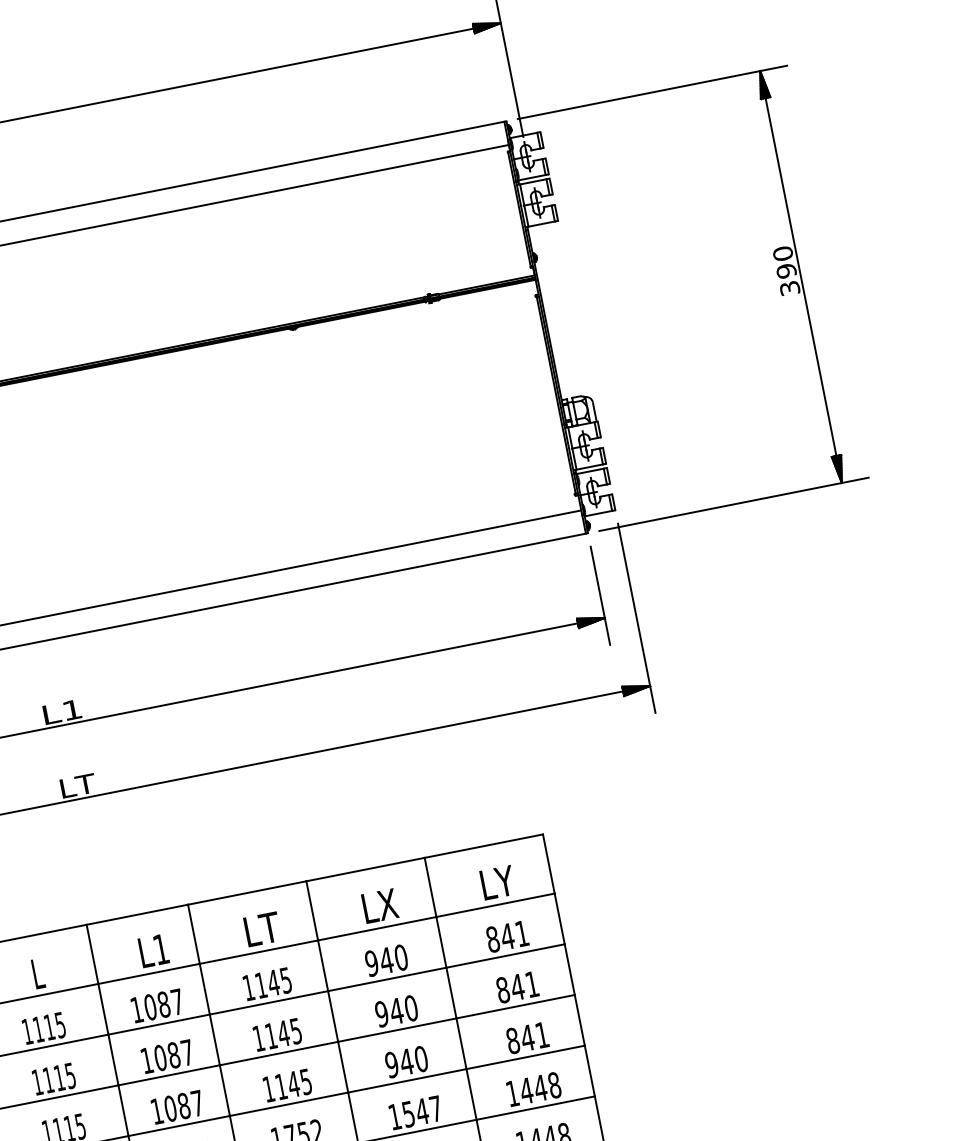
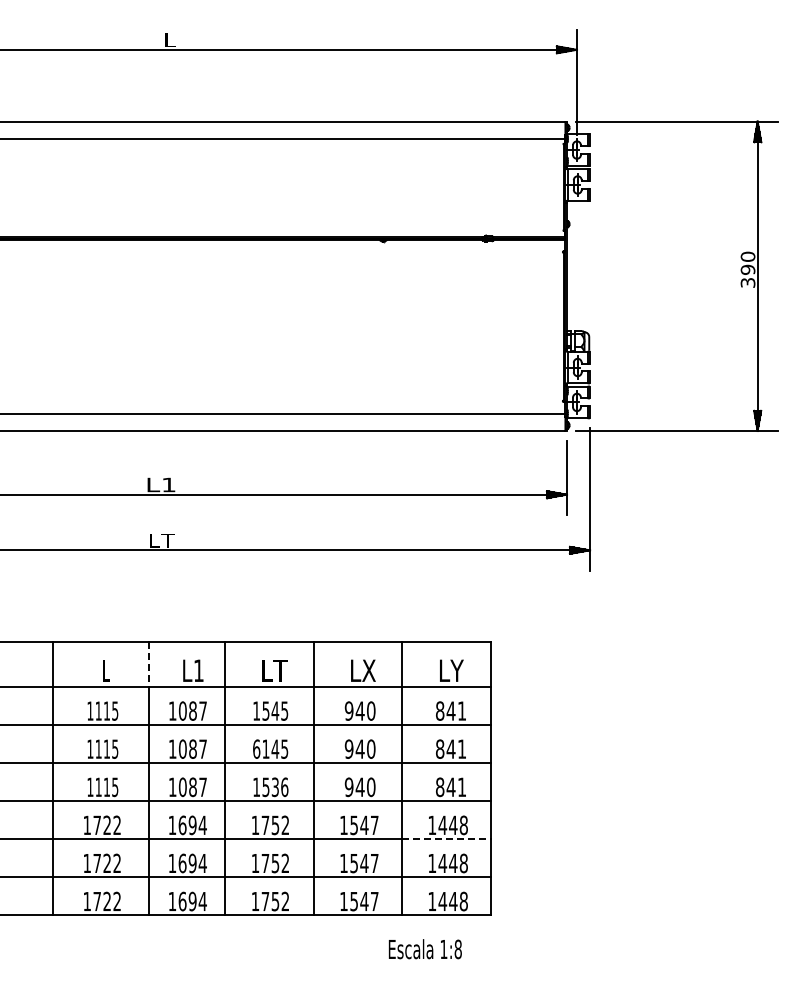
line: (92, 955) -> (148, 665), solid -> dashed
text: (260, 984) -> (265, 710), 1145 -> 1545
text: (258, 1037) -> (256, 748), 1145 -> 6145
text: (293, 1084) -> (275, 787), 1145 -> 1536
line: (536, 1108) -> (447, 839), solid -> dashed

